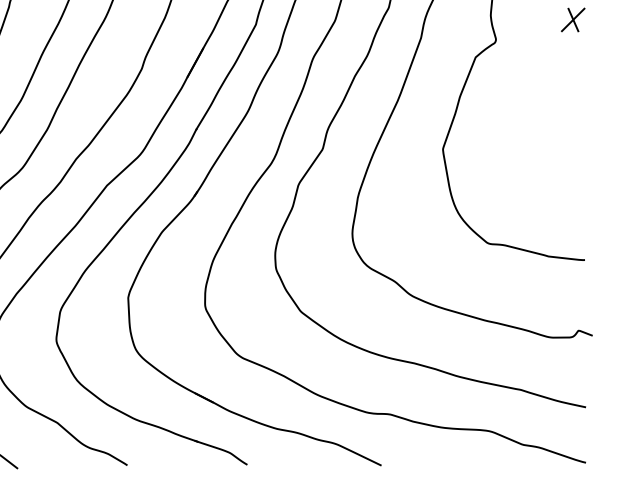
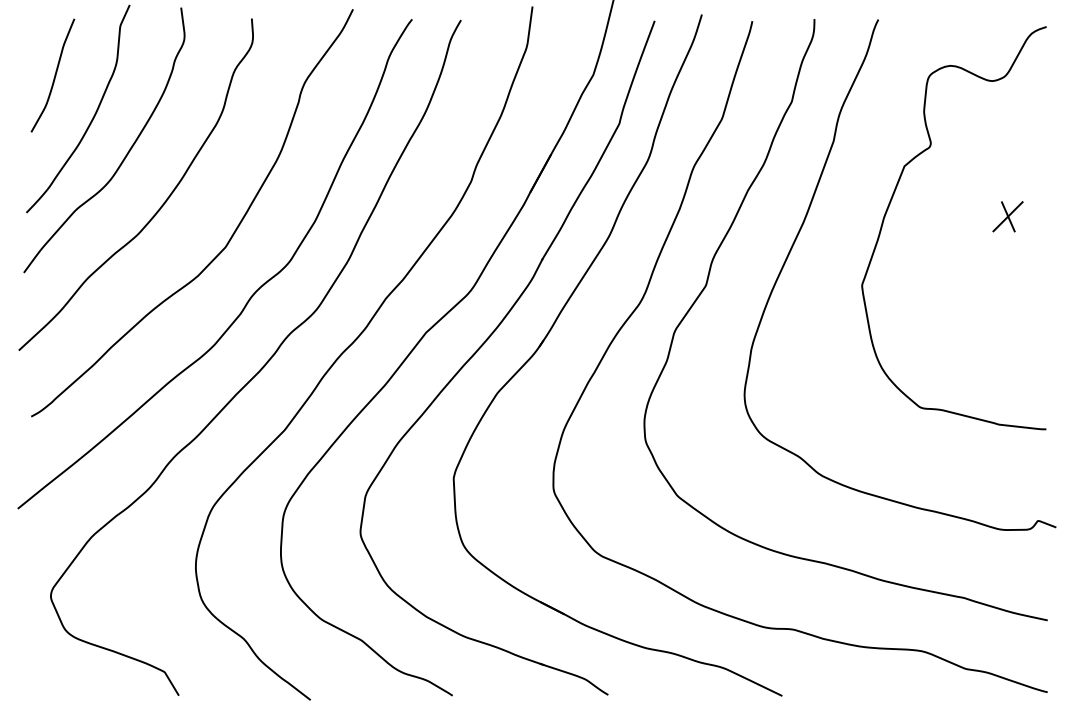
part: (572, 19) -> (1007, 216), moved

